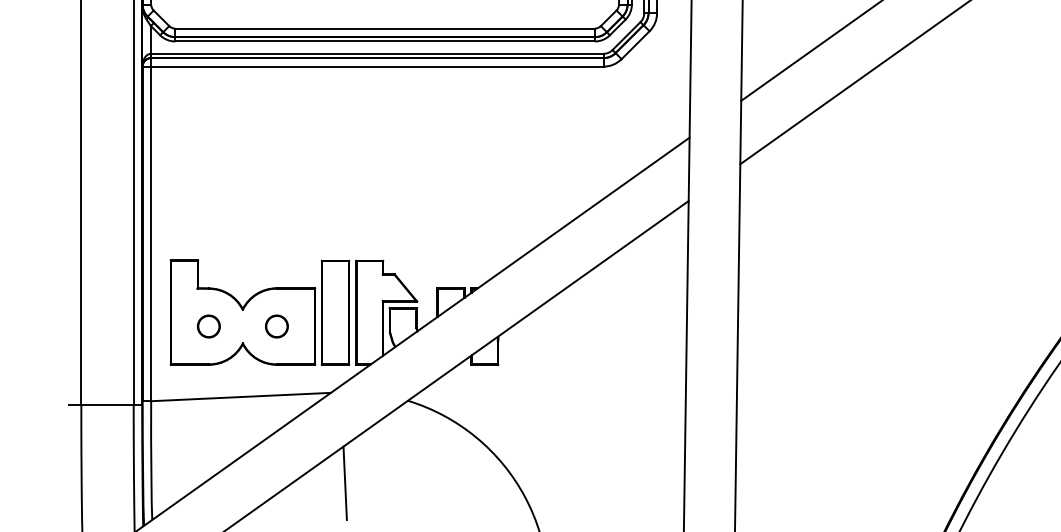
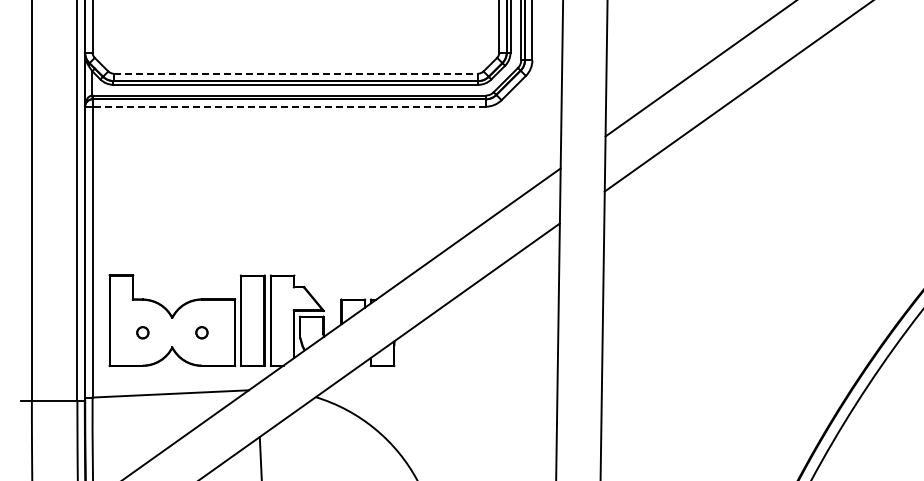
line: (385, 28) -> (296, 73), solid -> dashed
line: (377, 66) -> (289, 106), solid -> dashed
circle: (208, 326) -> (142, 332), size x0.6
circle: (276, 326) -> (201, 332), size x0.6

